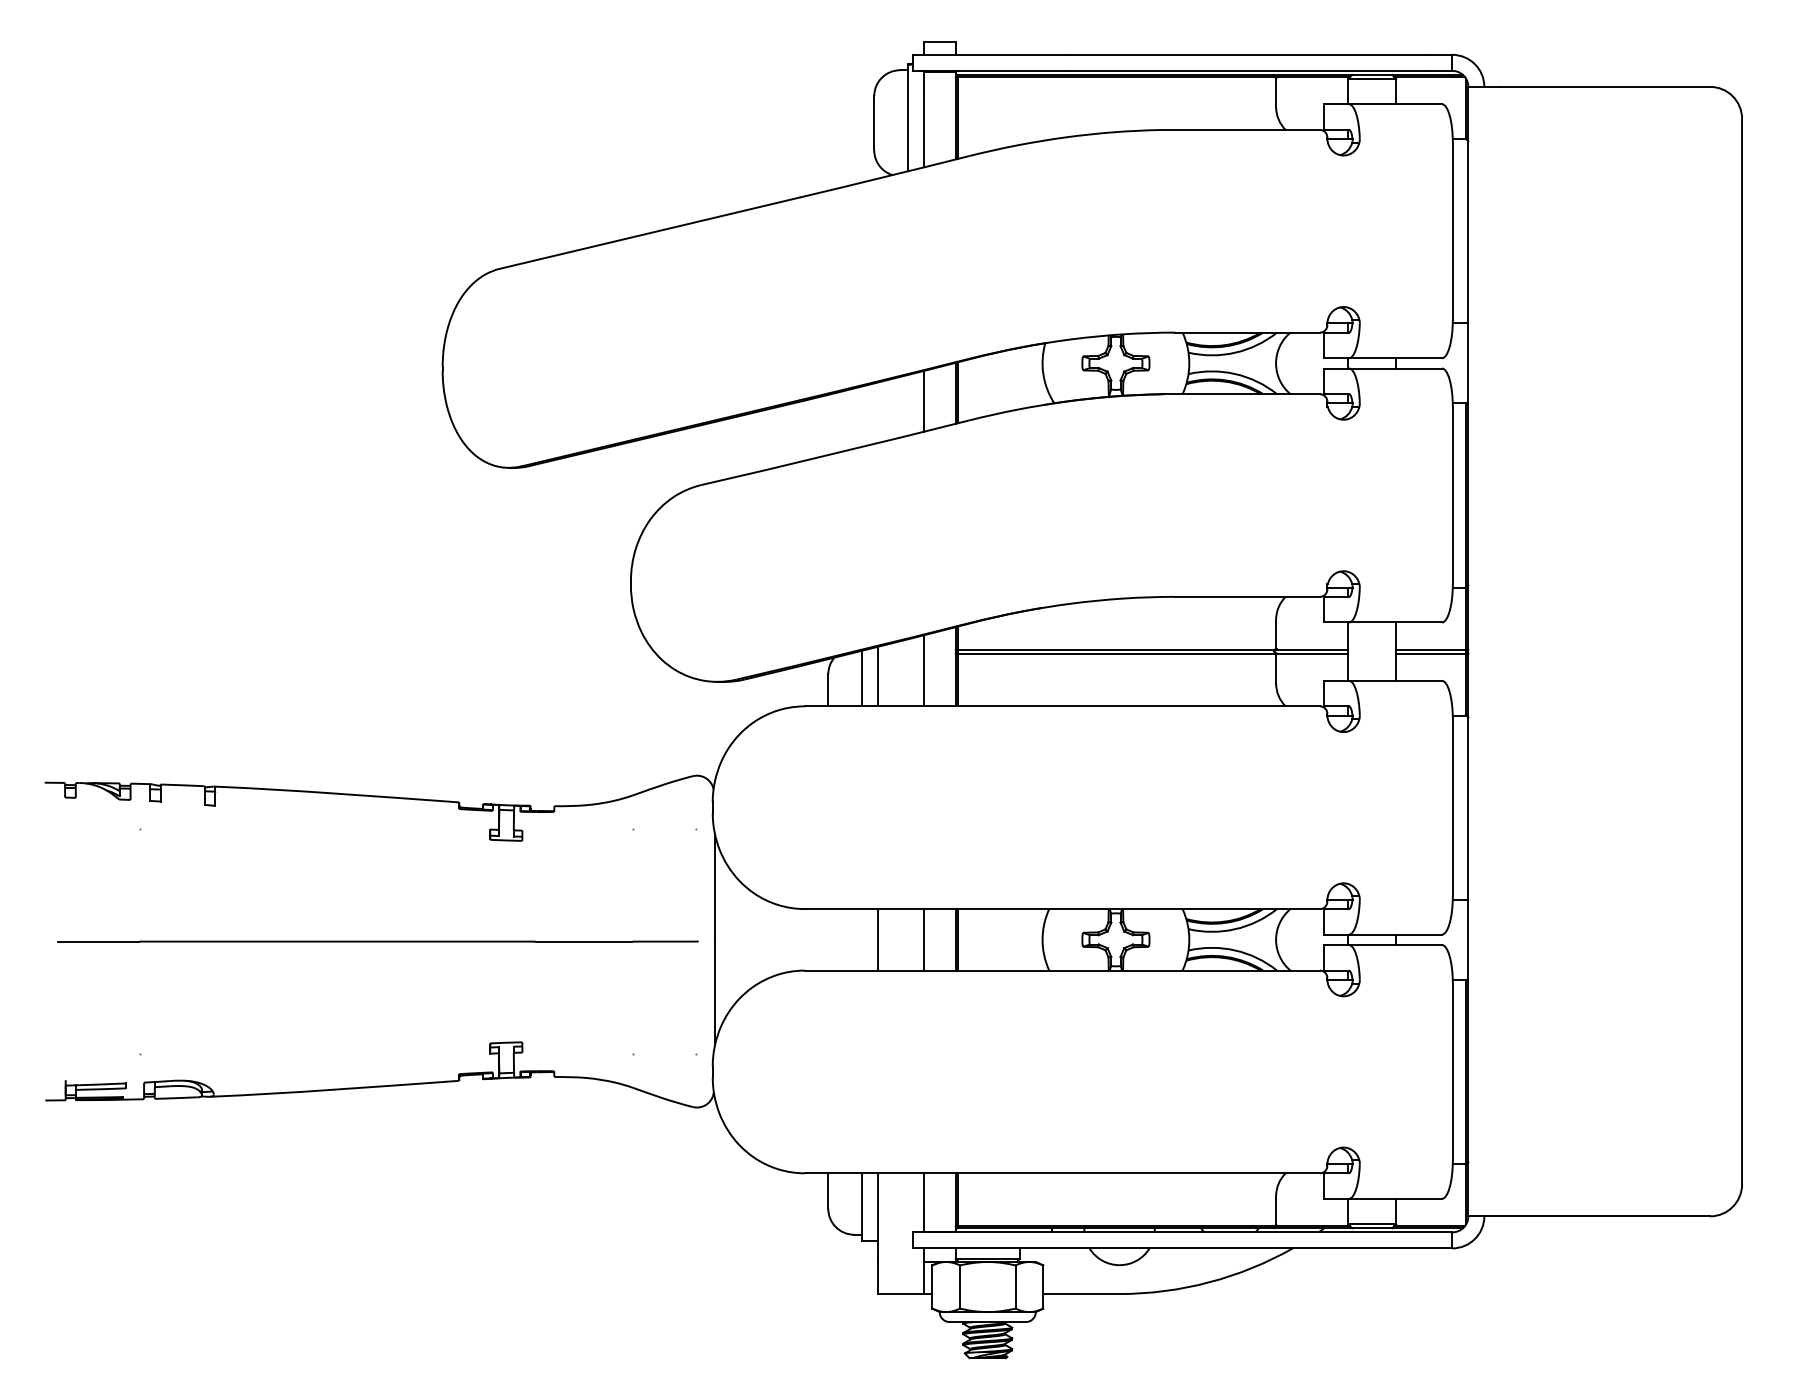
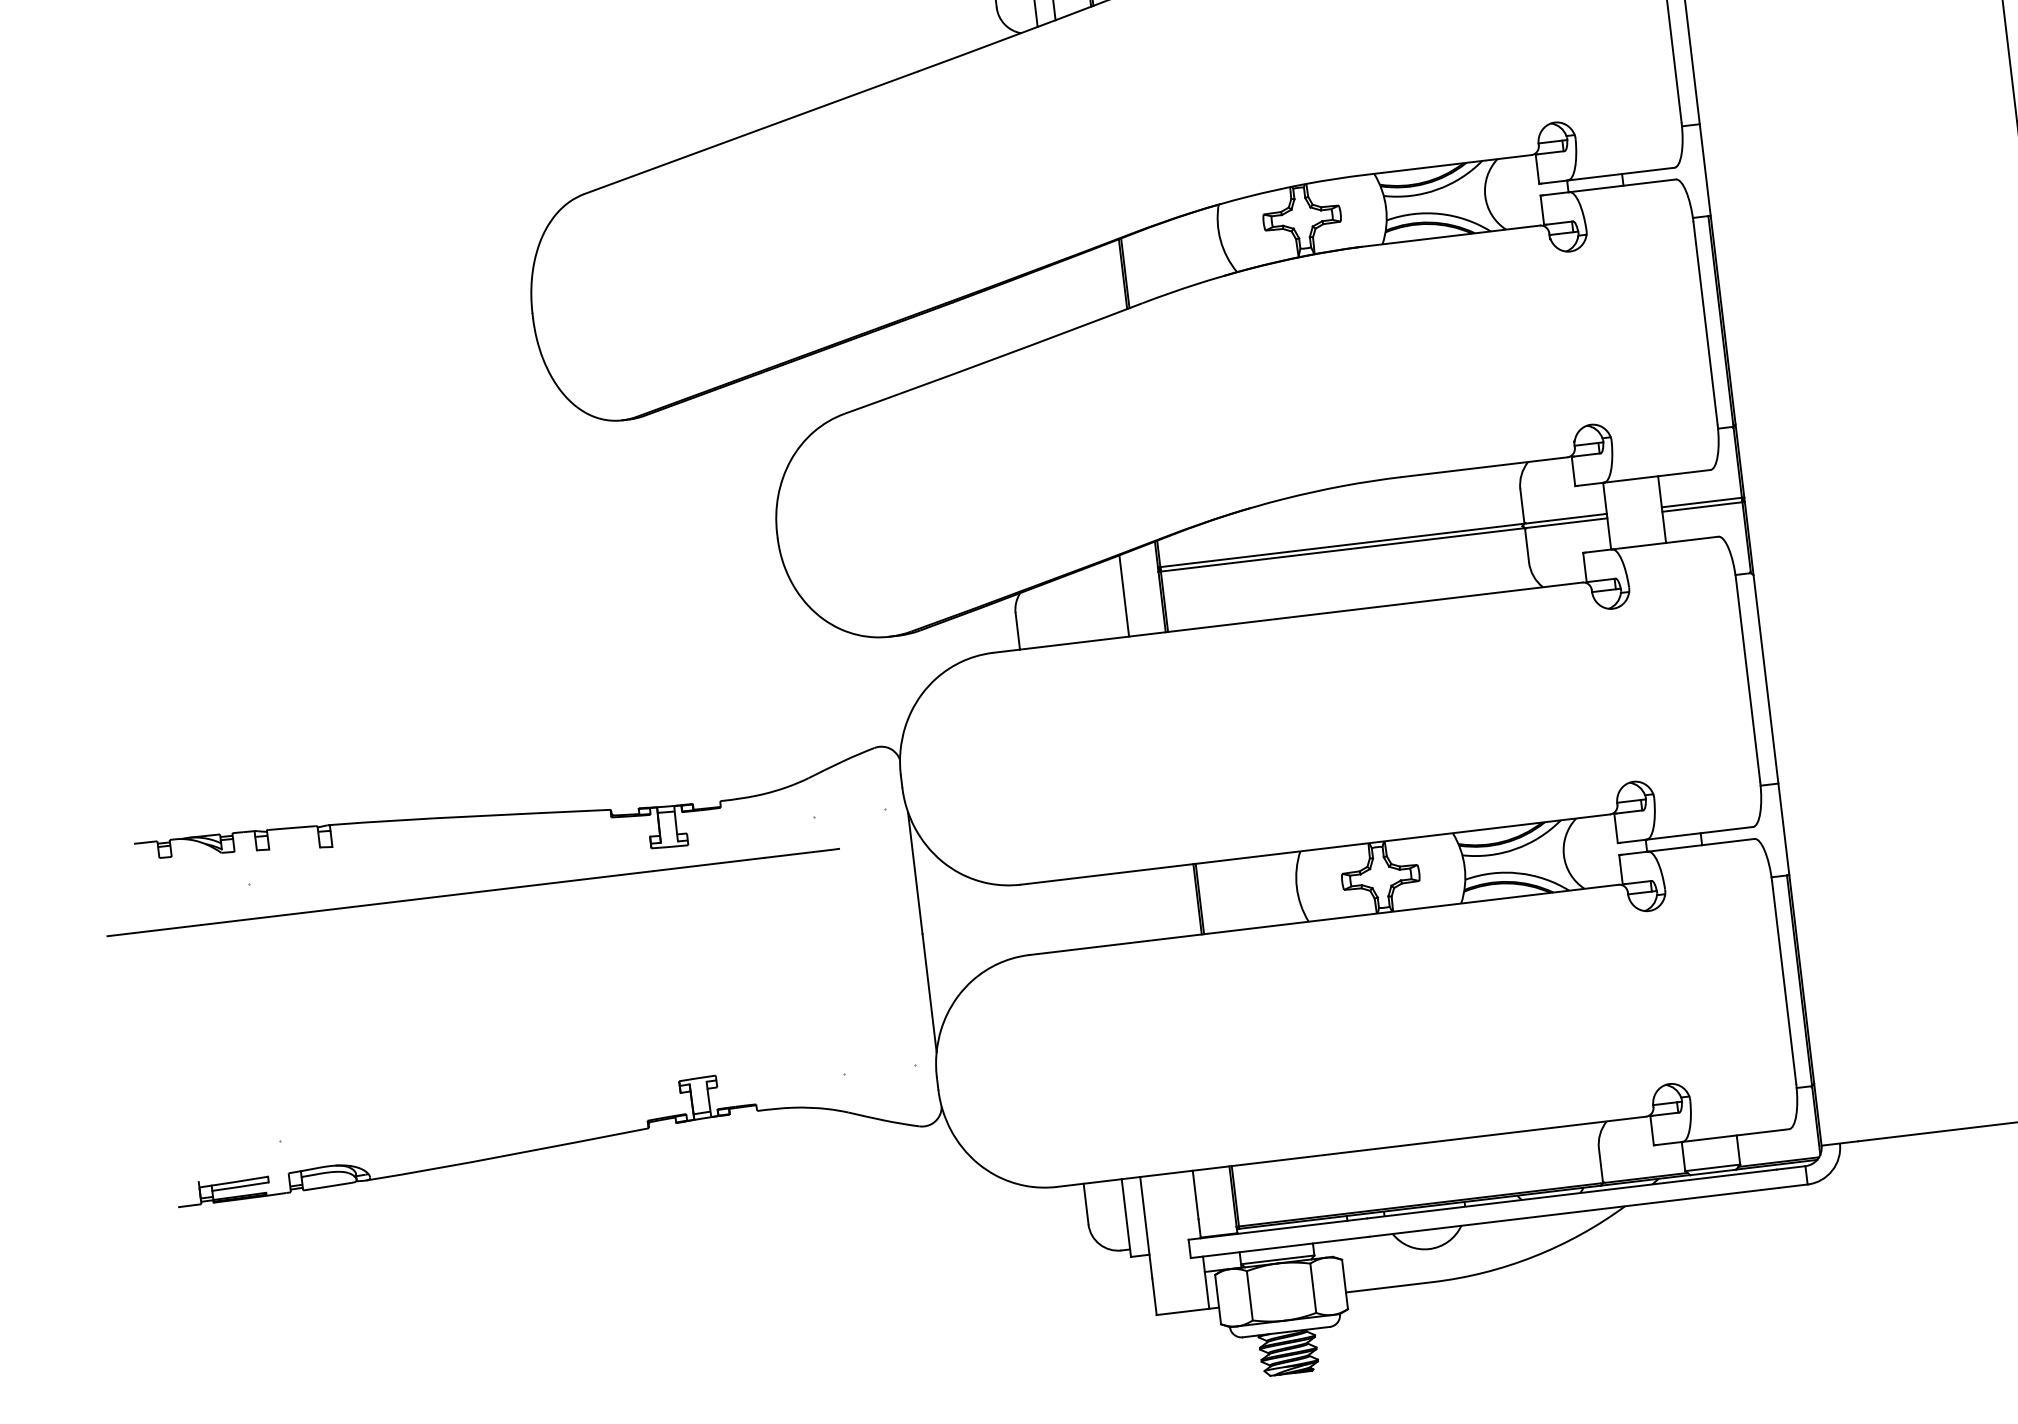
line: (923, 400) -> (1087, 286), removed
line: (877, 676) -> (1072, 608), removed
line: (861, 678) -> (1054, 613), removed
line: (877, 939) -> (1108, 909), removed
line: (923, 939) -> (1160, 903), removed
line: (377, 941) -> (472, 892), moved

